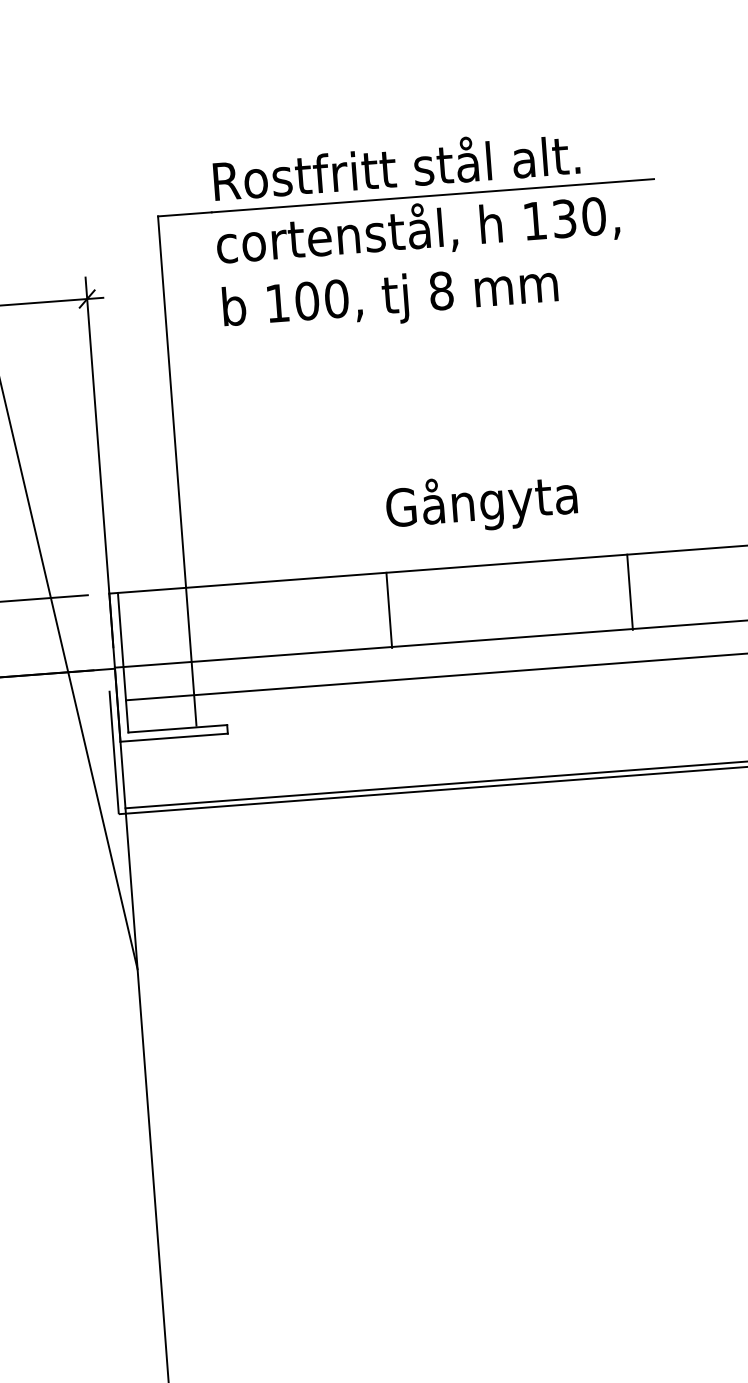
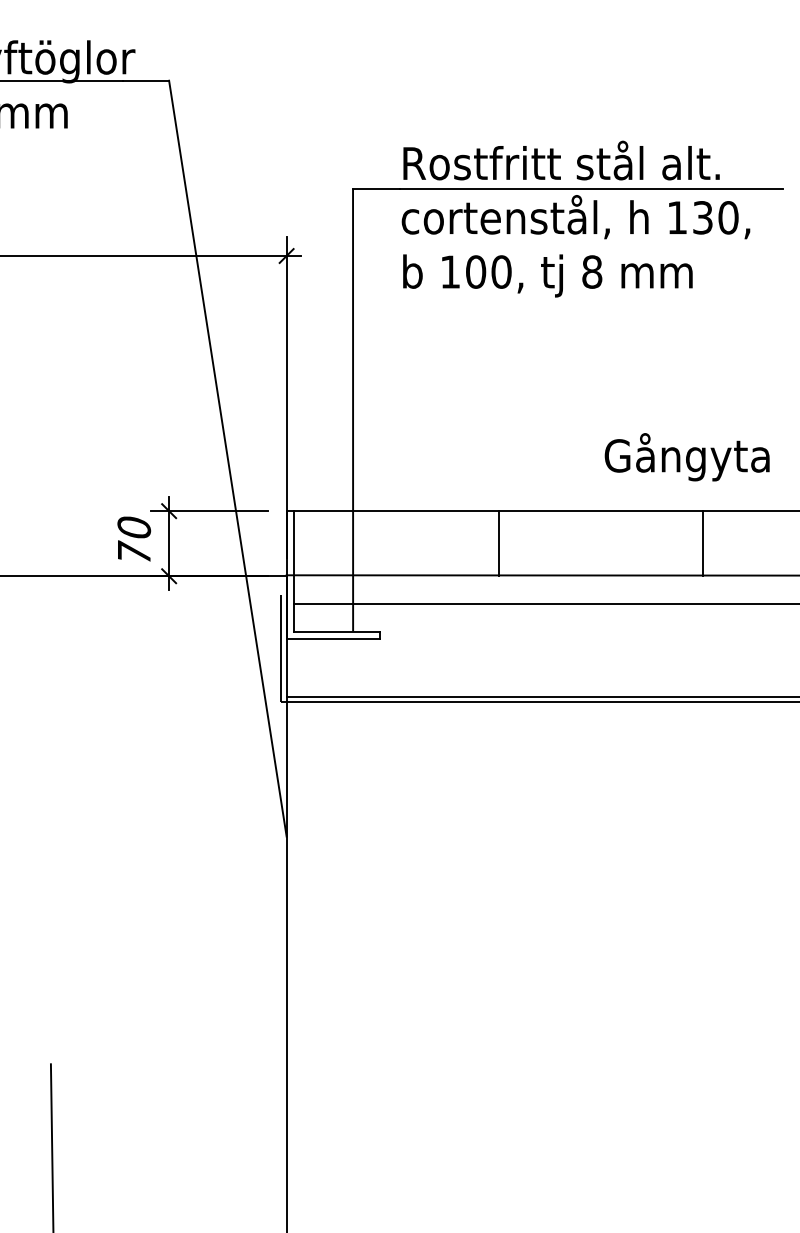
text: (480, 503) -> (686, 457), moved
line: (630, 591) -> (703, 543), moved
line: (389, 610) -> (498, 543), moved

